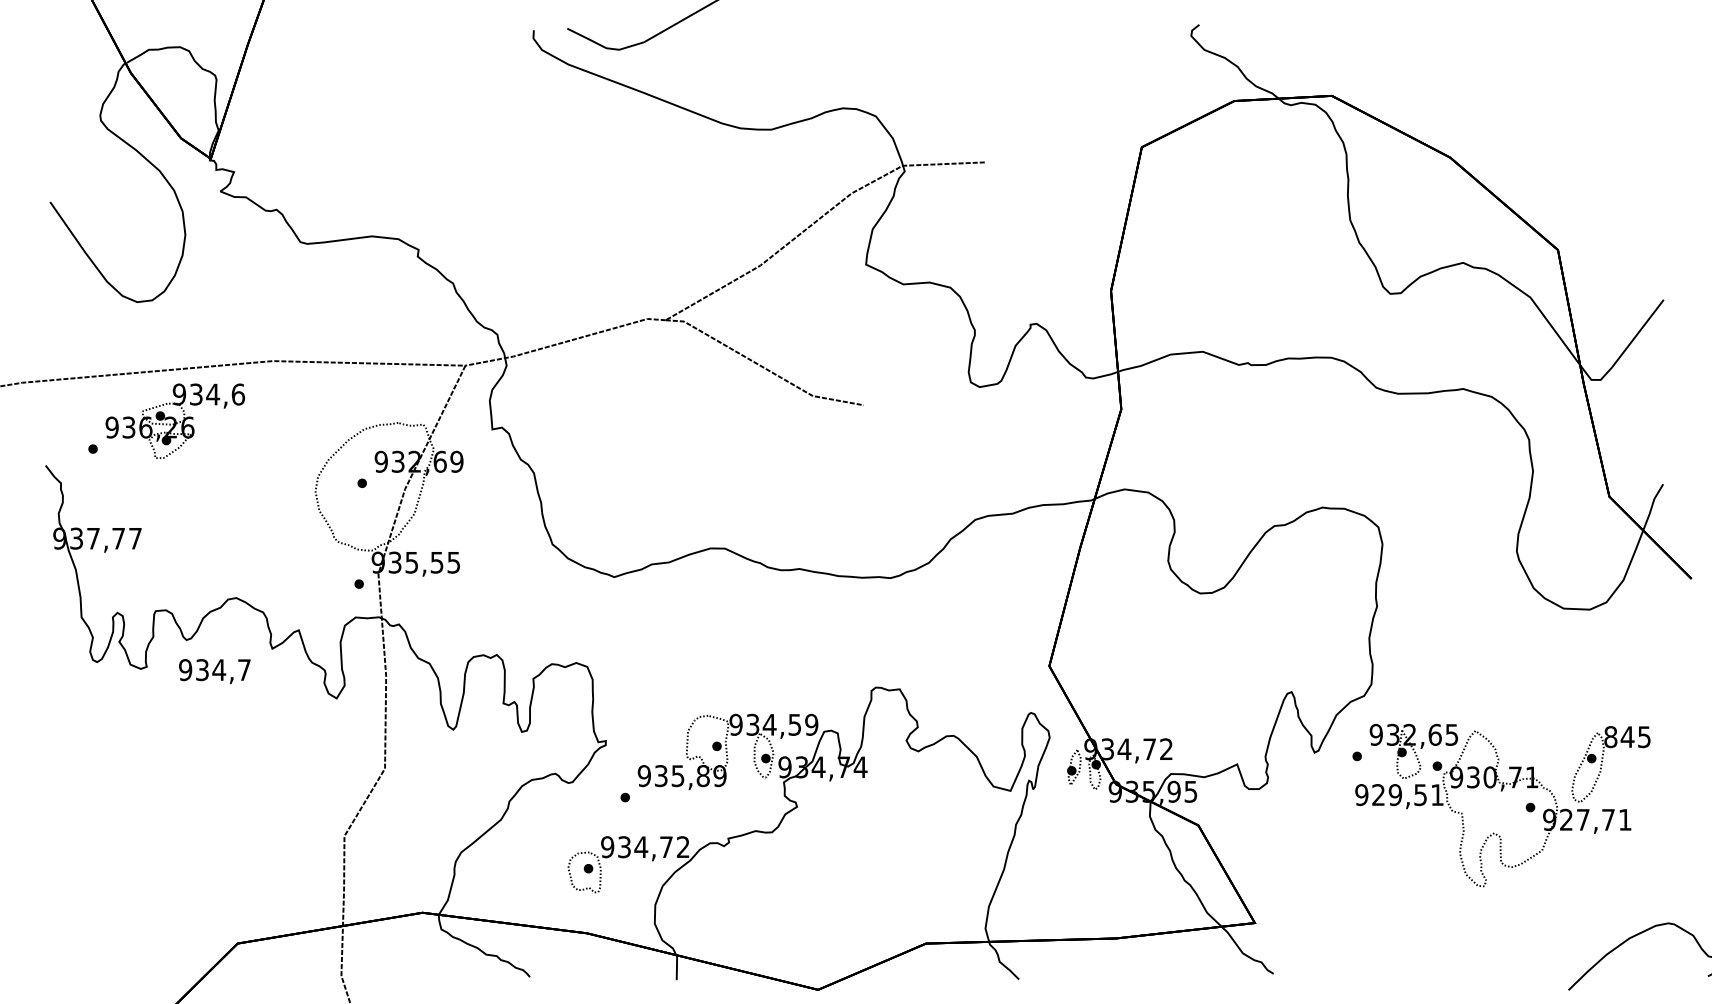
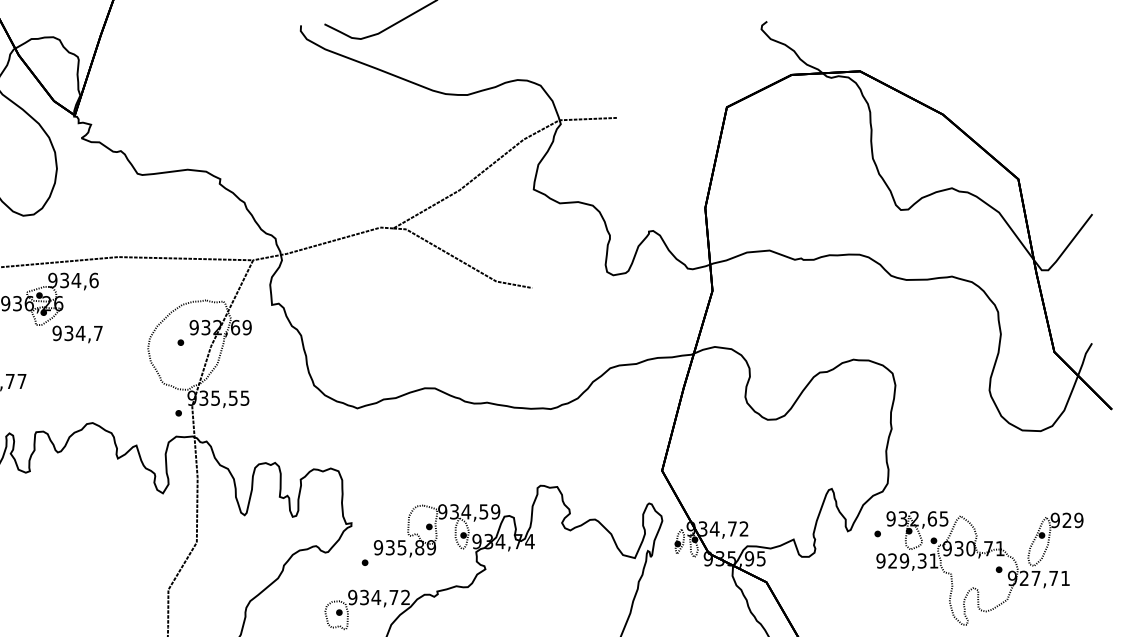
text: (214, 671) -> (77, 334), moved
text: (1627, 737) -> (1067, 520), 845 -> 929
text: (1420, 794) -> (922, 560), 929,51 -> 929,31

